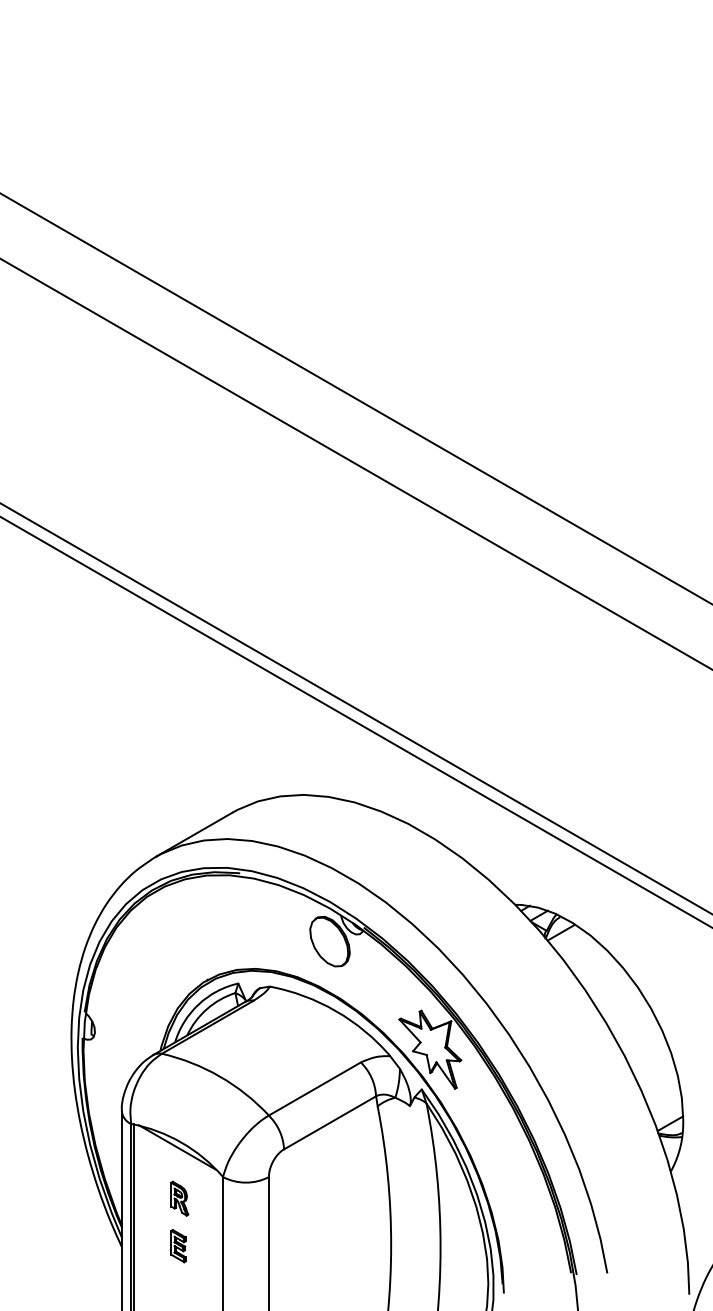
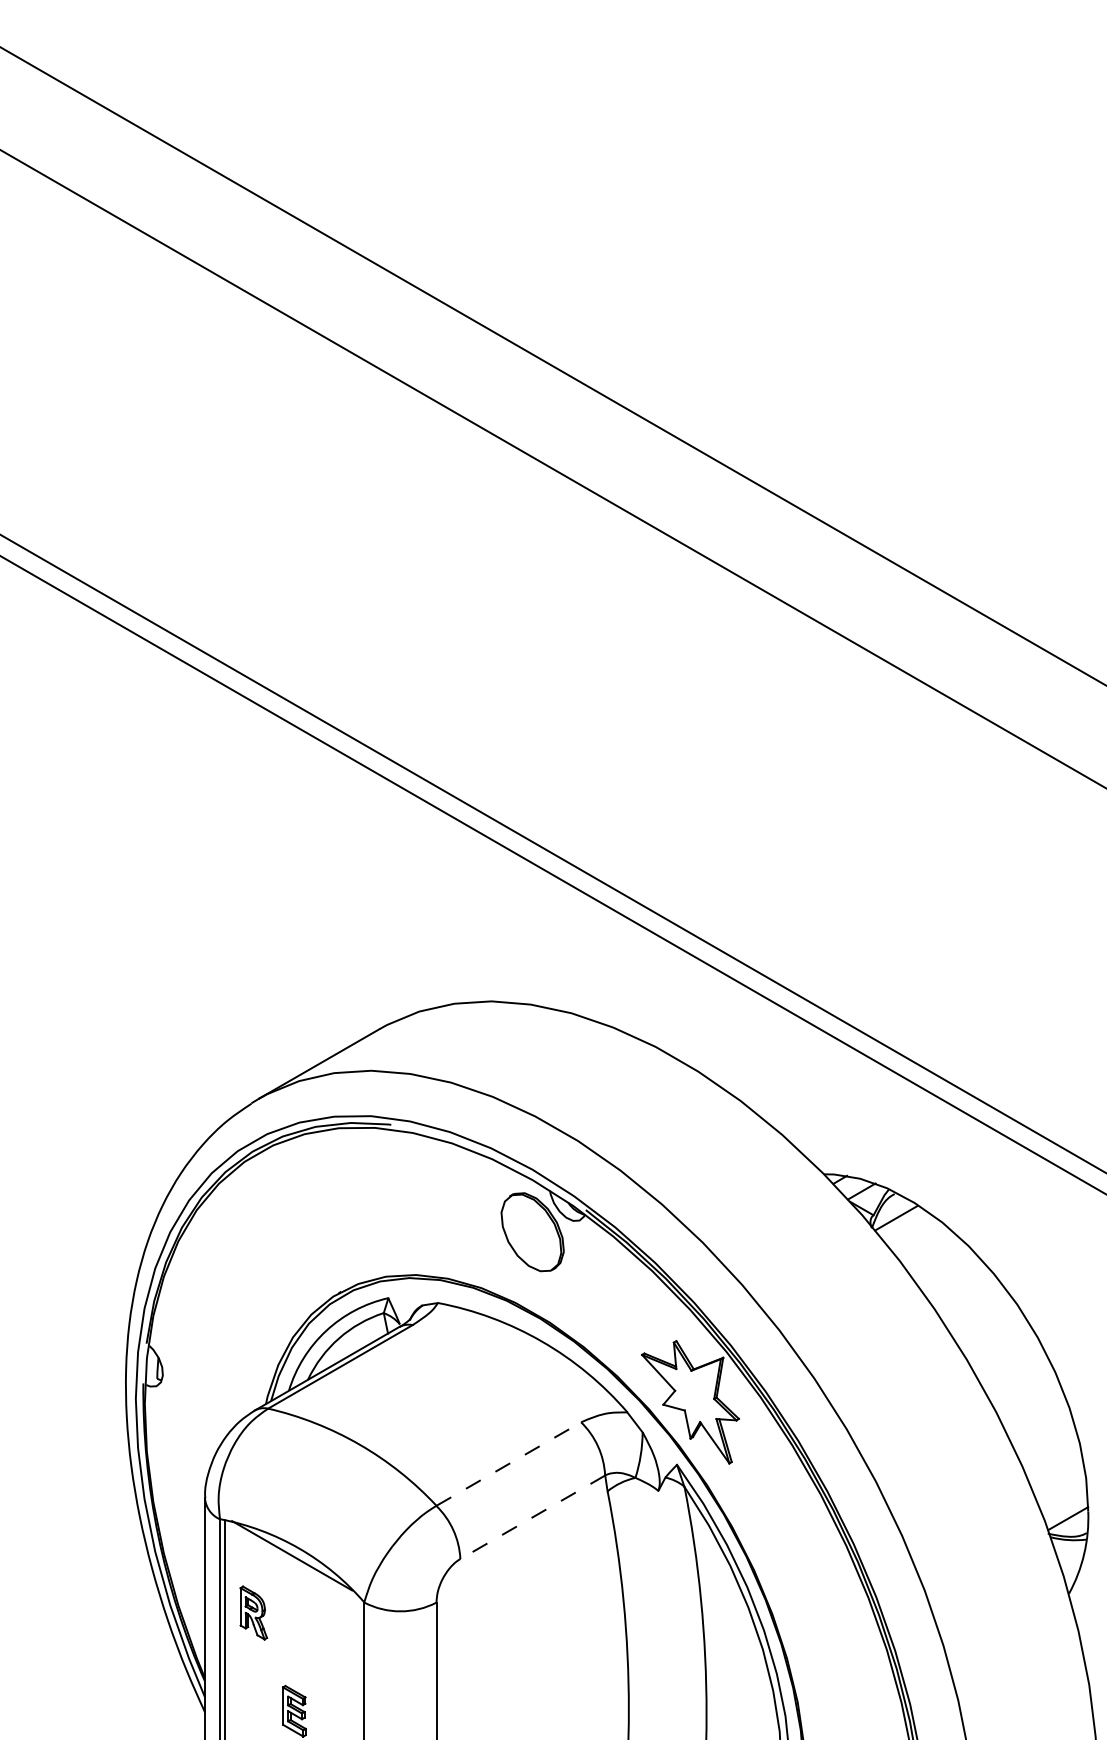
line: (315, 1088) -> (509, 1463), solid -> dashed
line: (329, 1123) -> (531, 1518), solid -> dashed
part: (179, 1198) -> (253, 1612), moved

